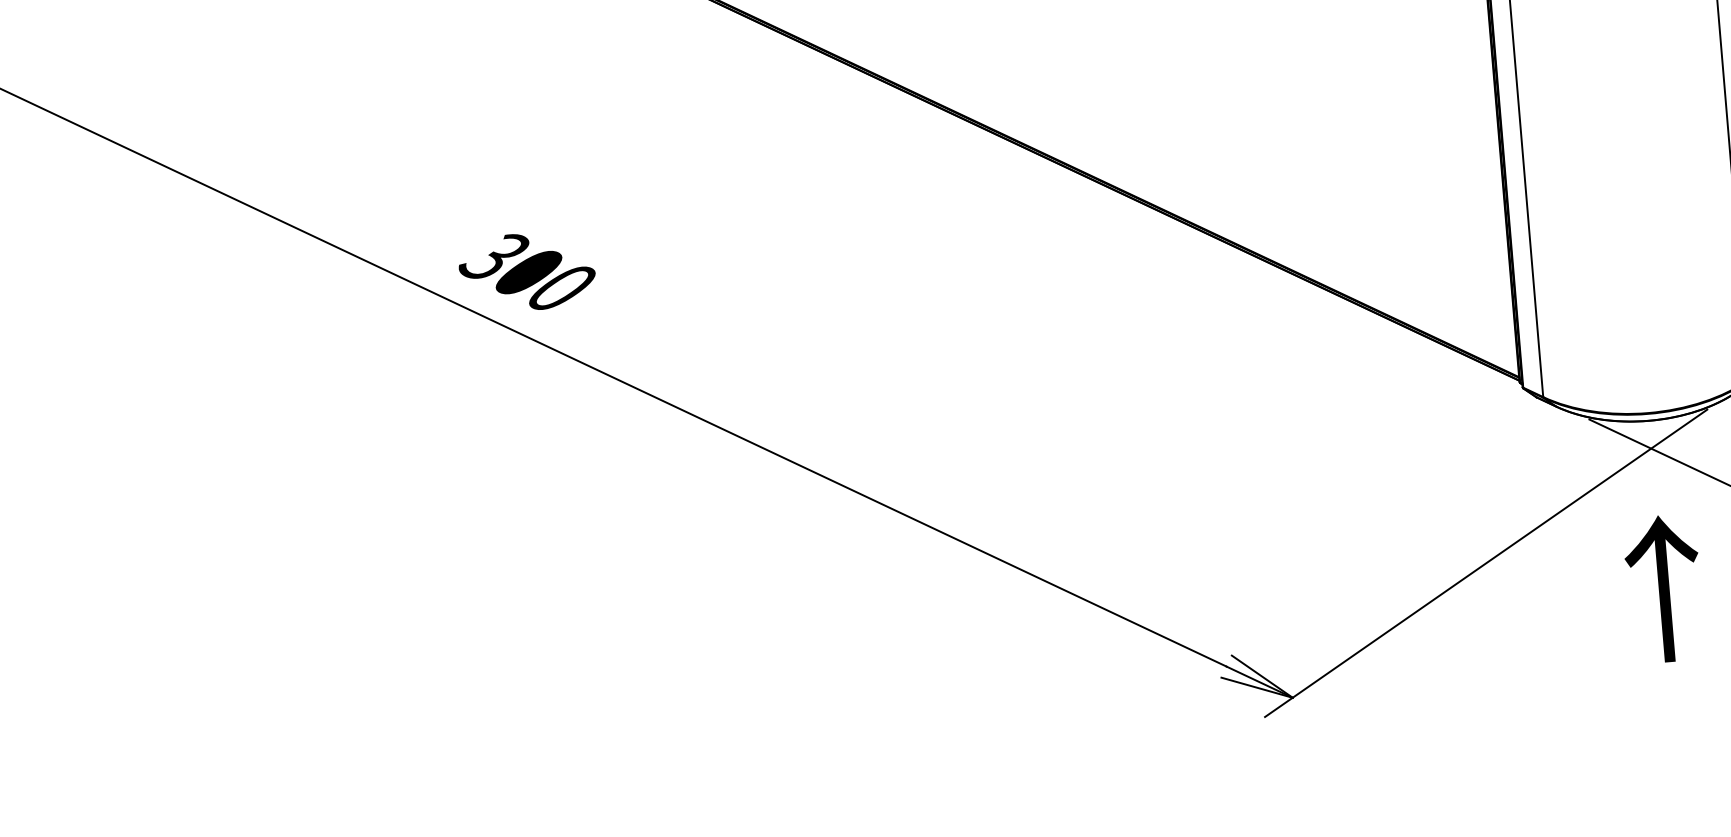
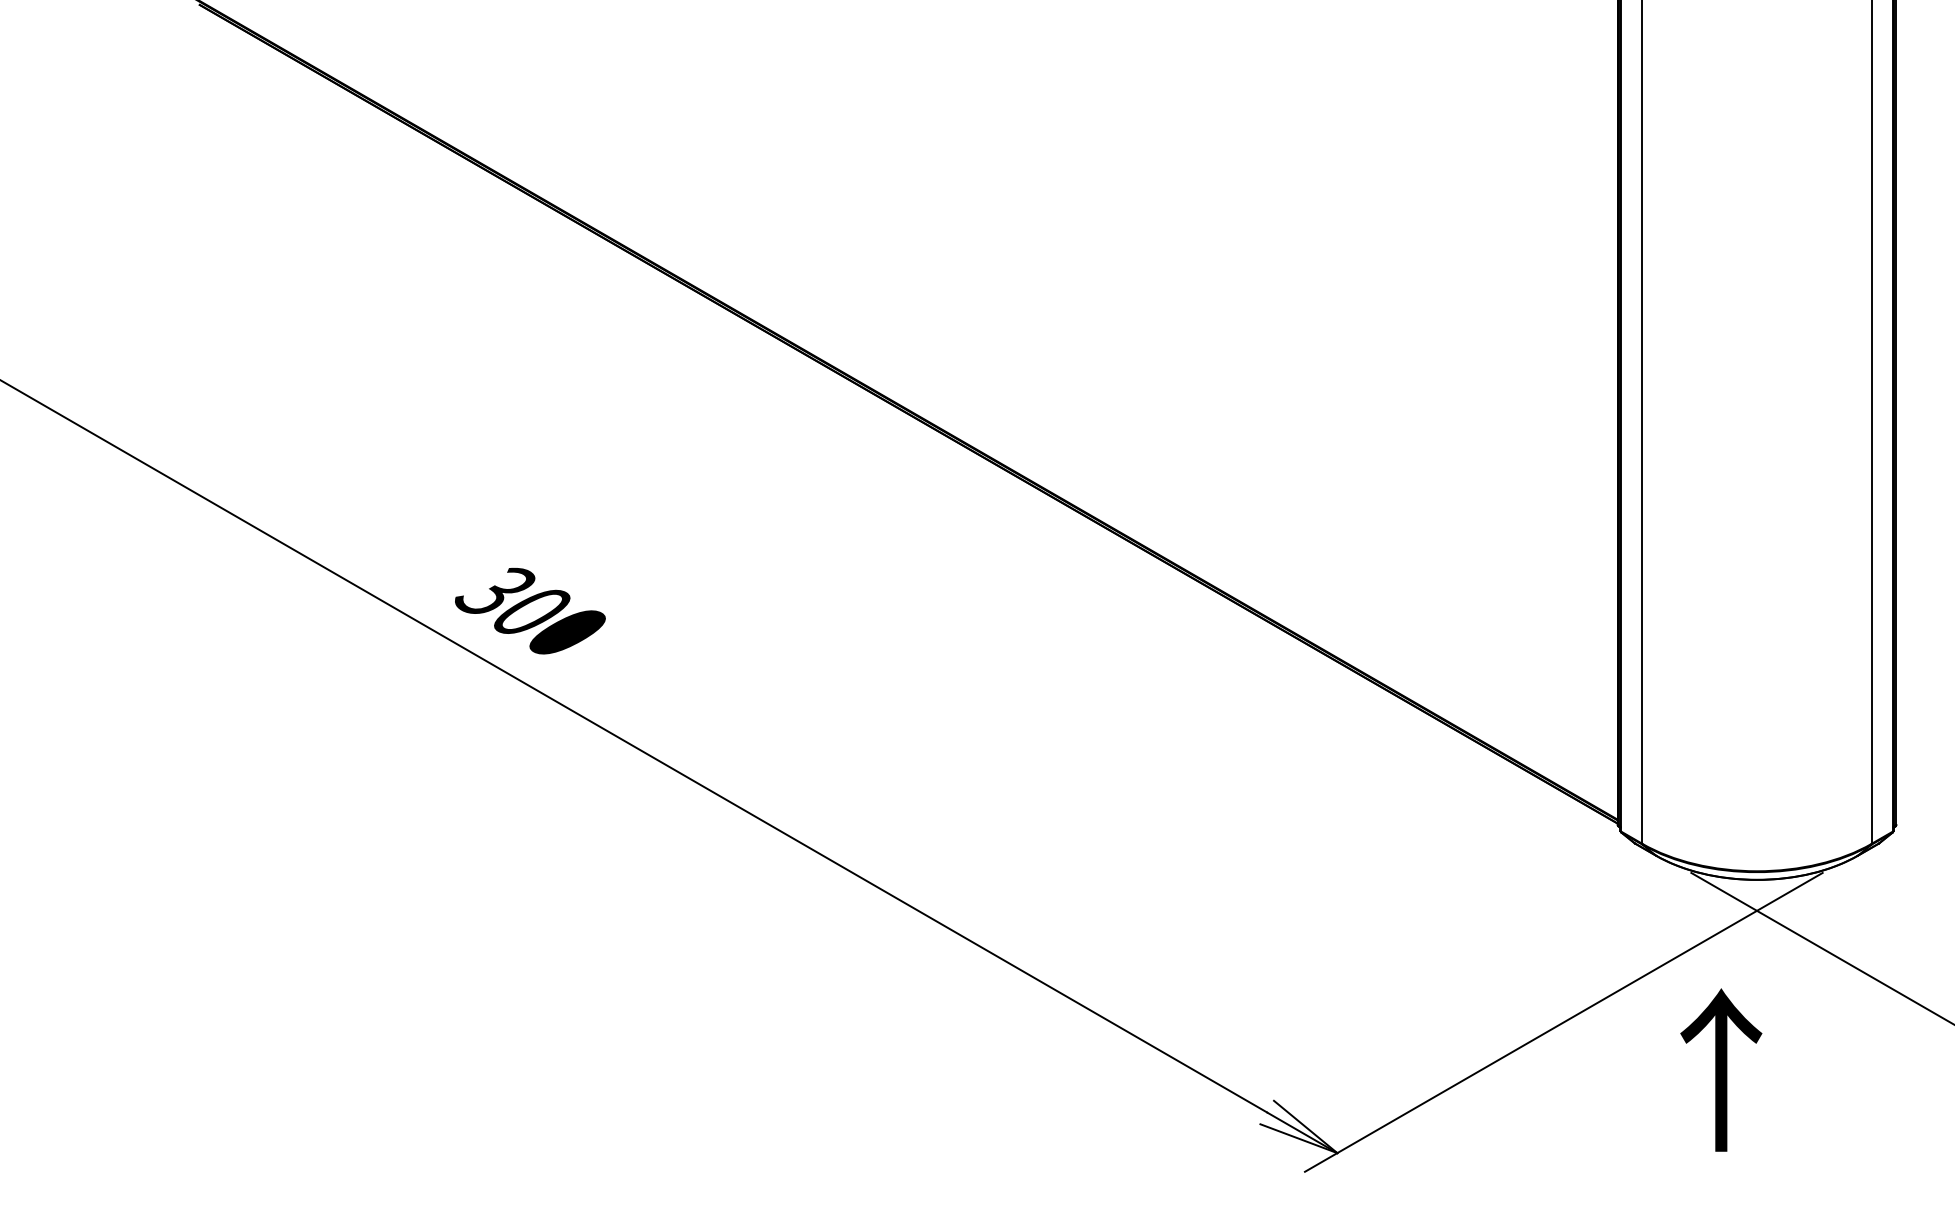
text: (1664, 588) -> (1721, 1069), moved

